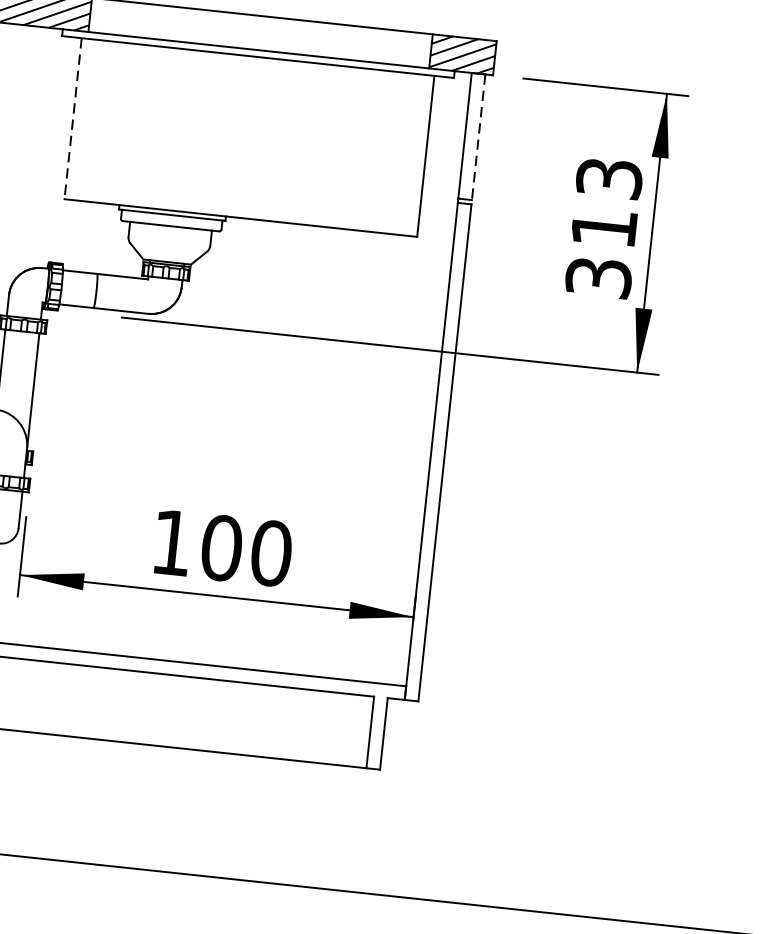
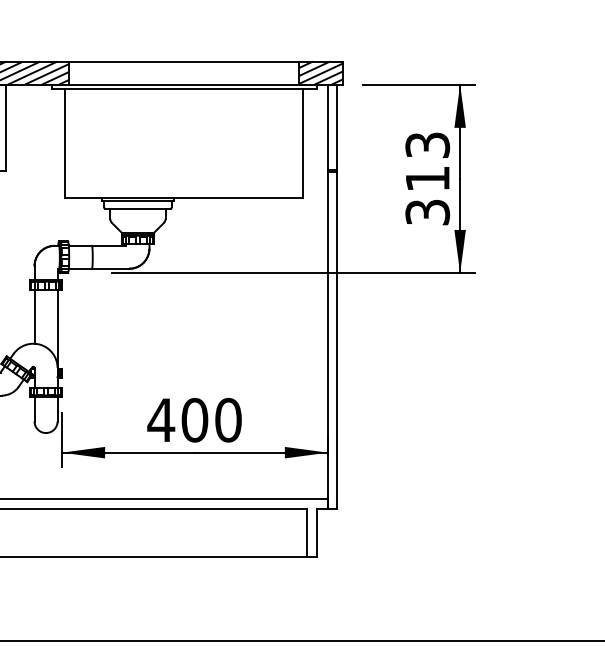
line: (72, 119) -> (64, 144), dashed -> solid
line: (478, 137) -> (337, 127), dashed -> solid
text: (172, 541) -> (161, 419), 100 -> 400

